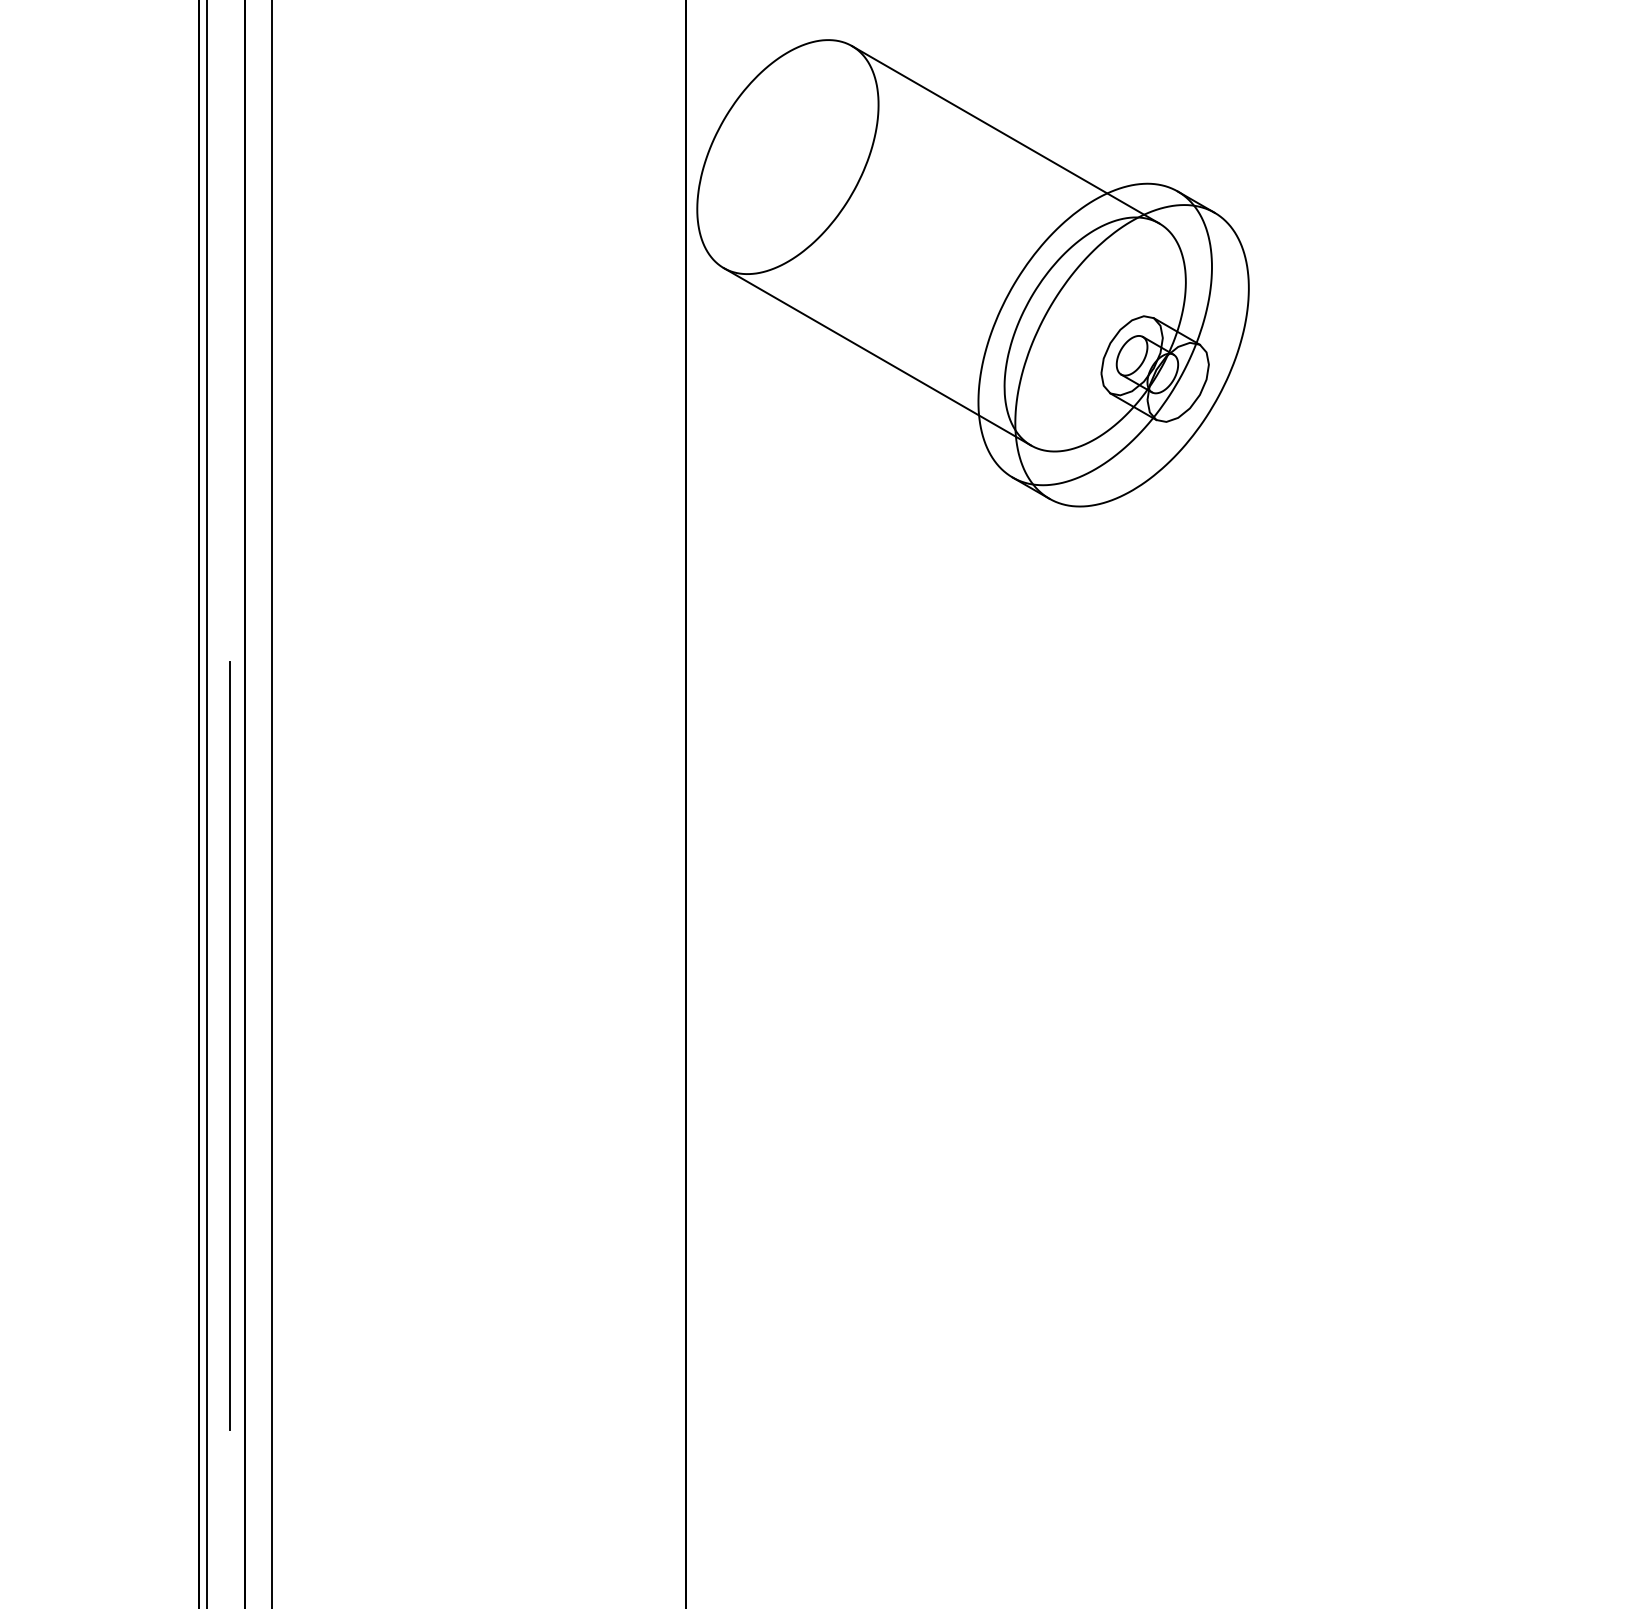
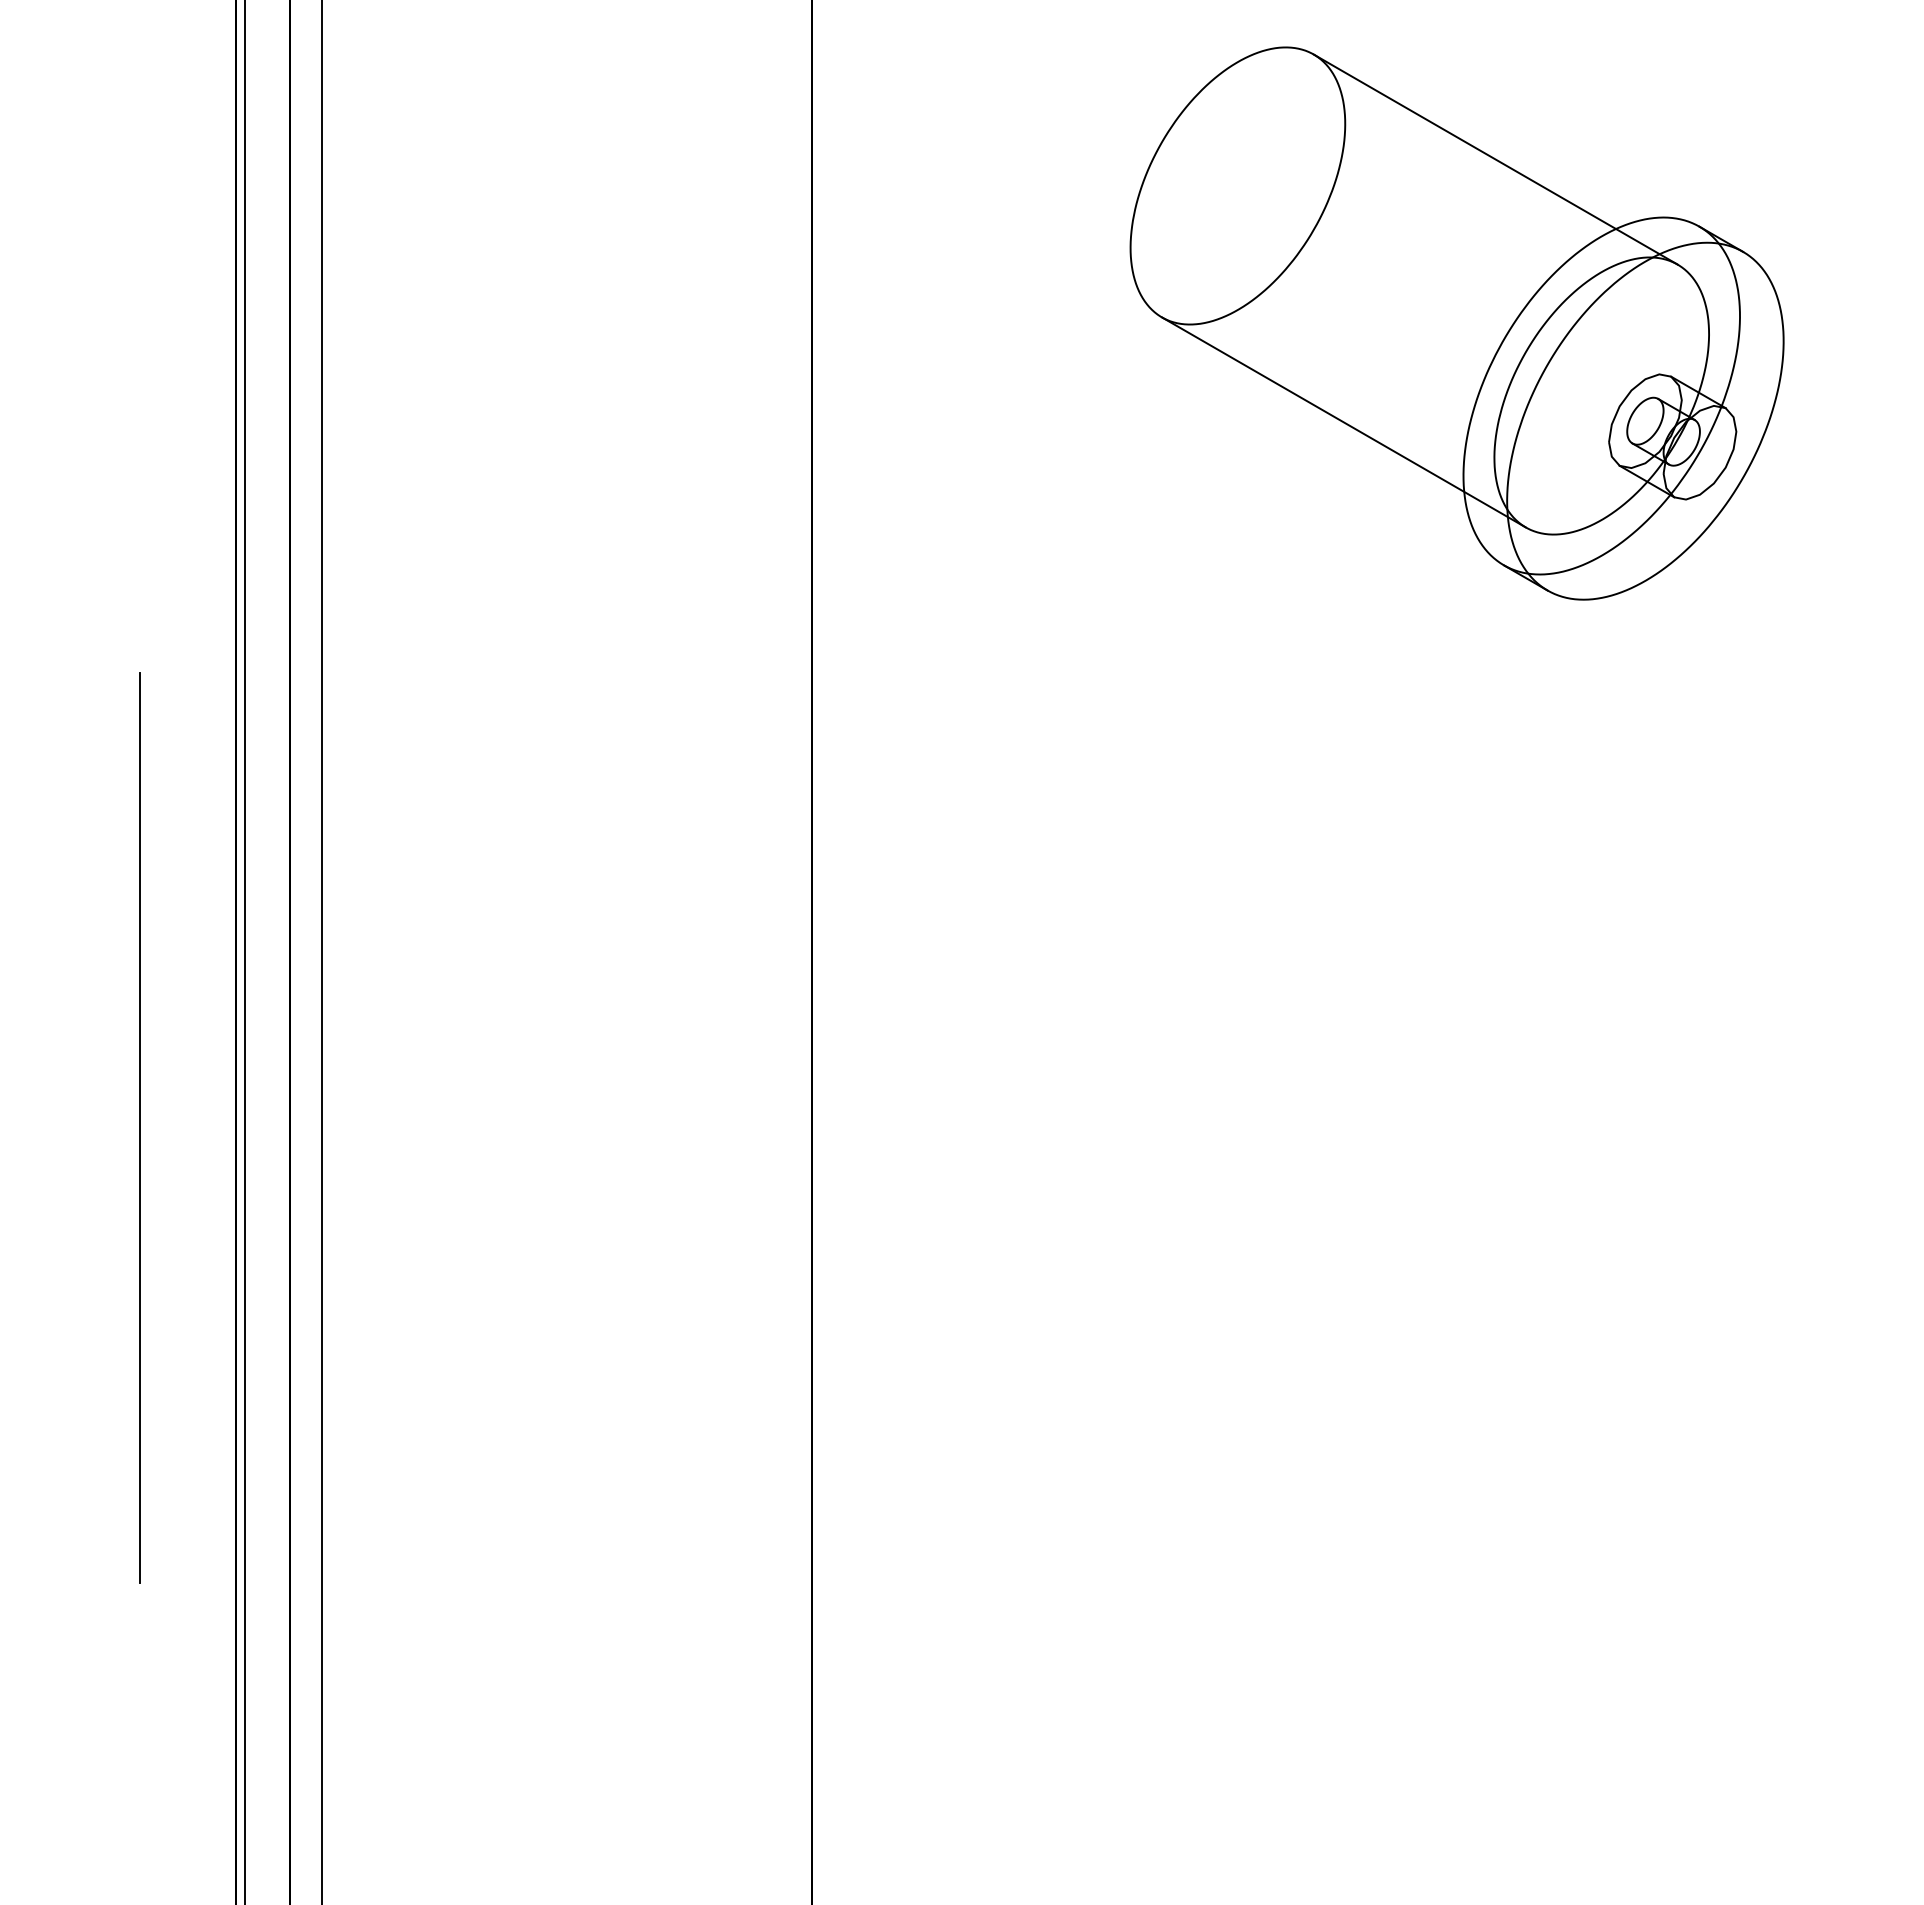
part: (972, 273) -> (1456, 323), moved
line: (229, 1046) -> (139, 1127), moved

